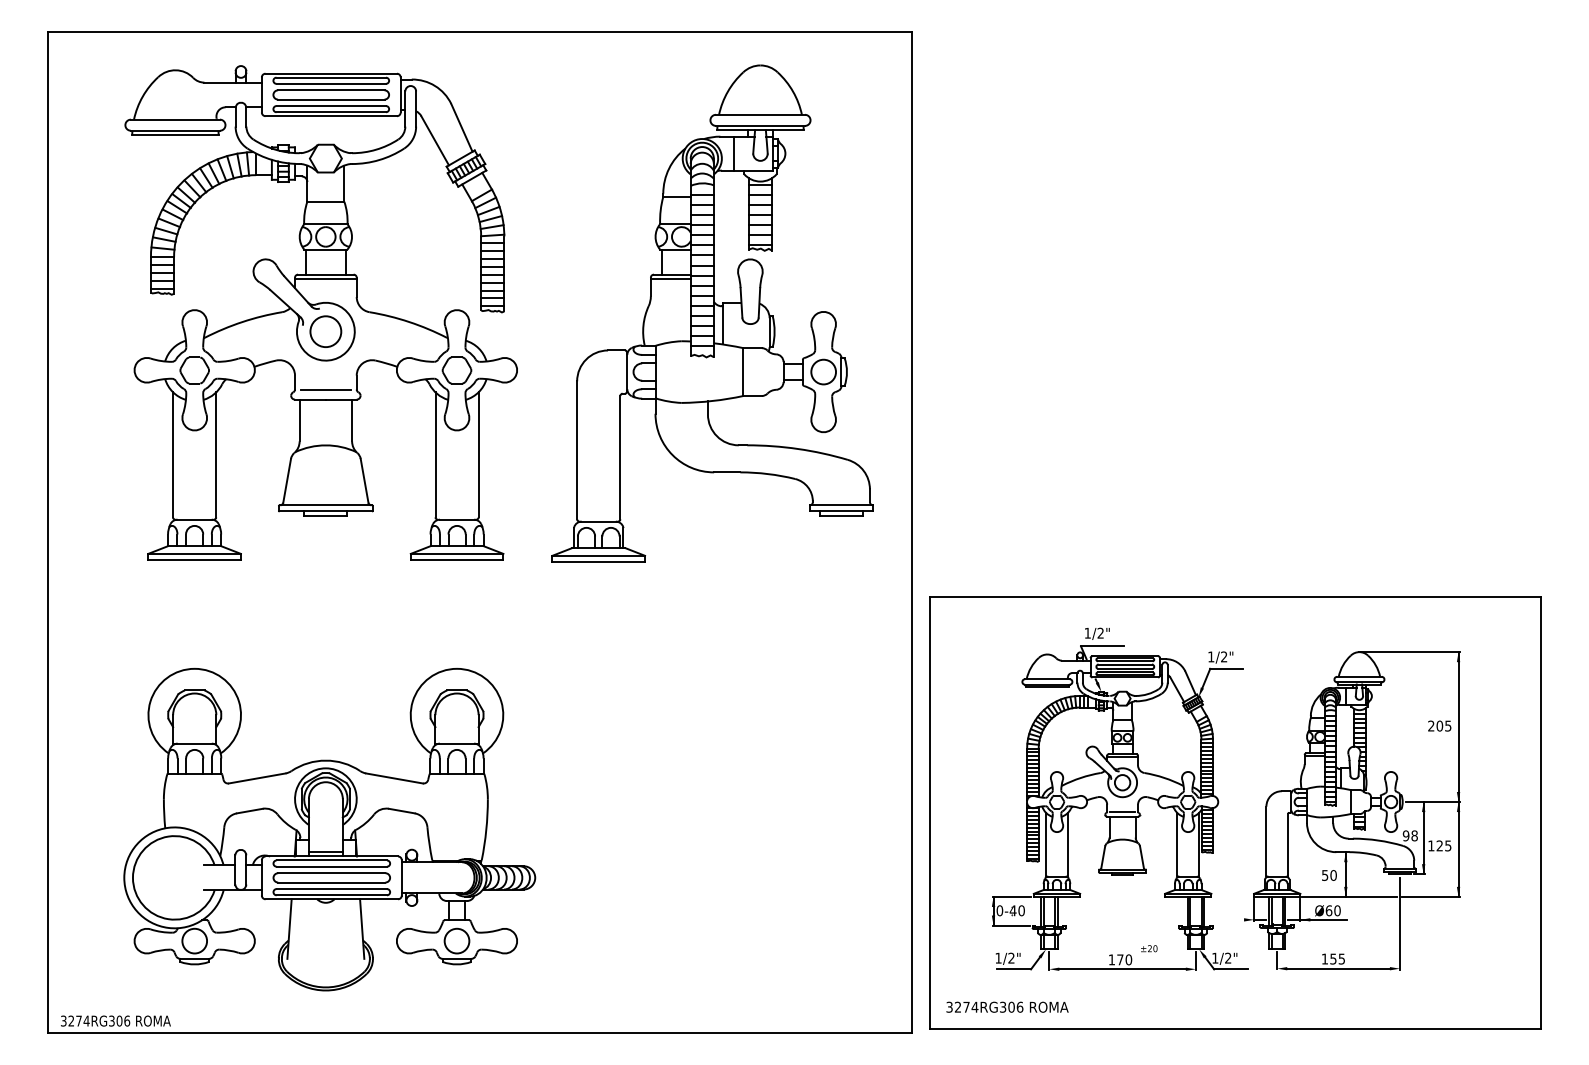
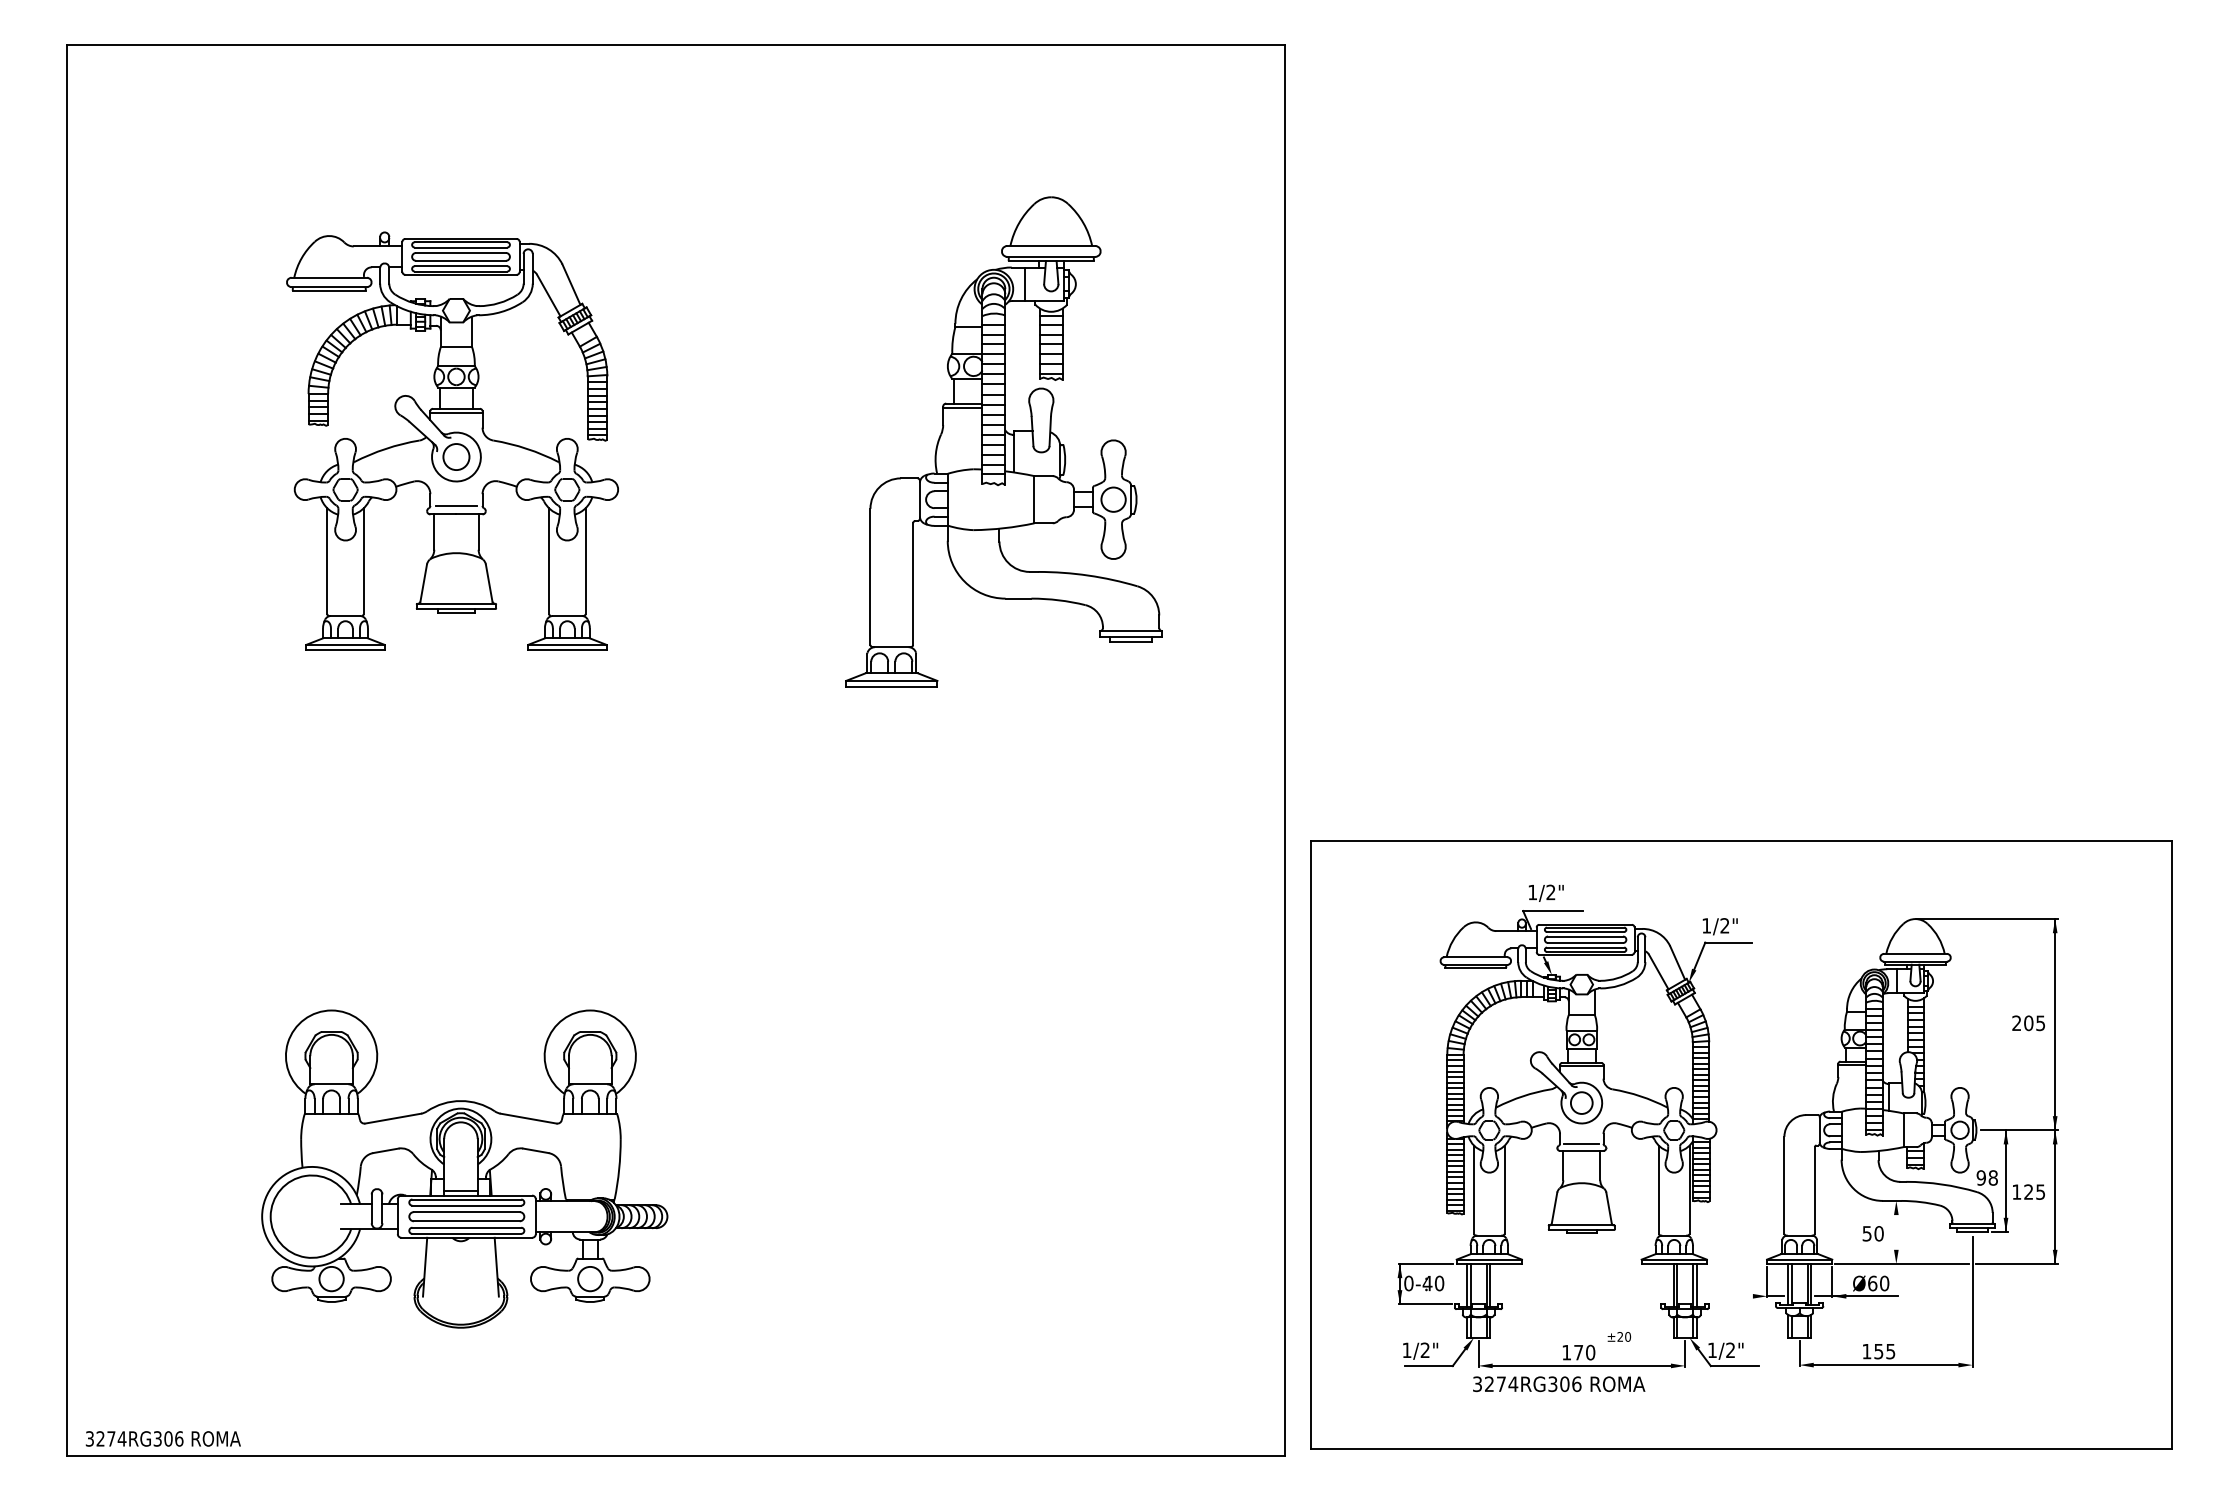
part: (320, 312) -> (451, 440), size x0.6
part: (712, 313) -> (1003, 441), size x0.7
part: (329, 829) -> (464, 1168), size x0.7
line: (1345, 874) -> (1895, 1232), removed
text: (1007, 1006) -> (1559, 1383), moved

